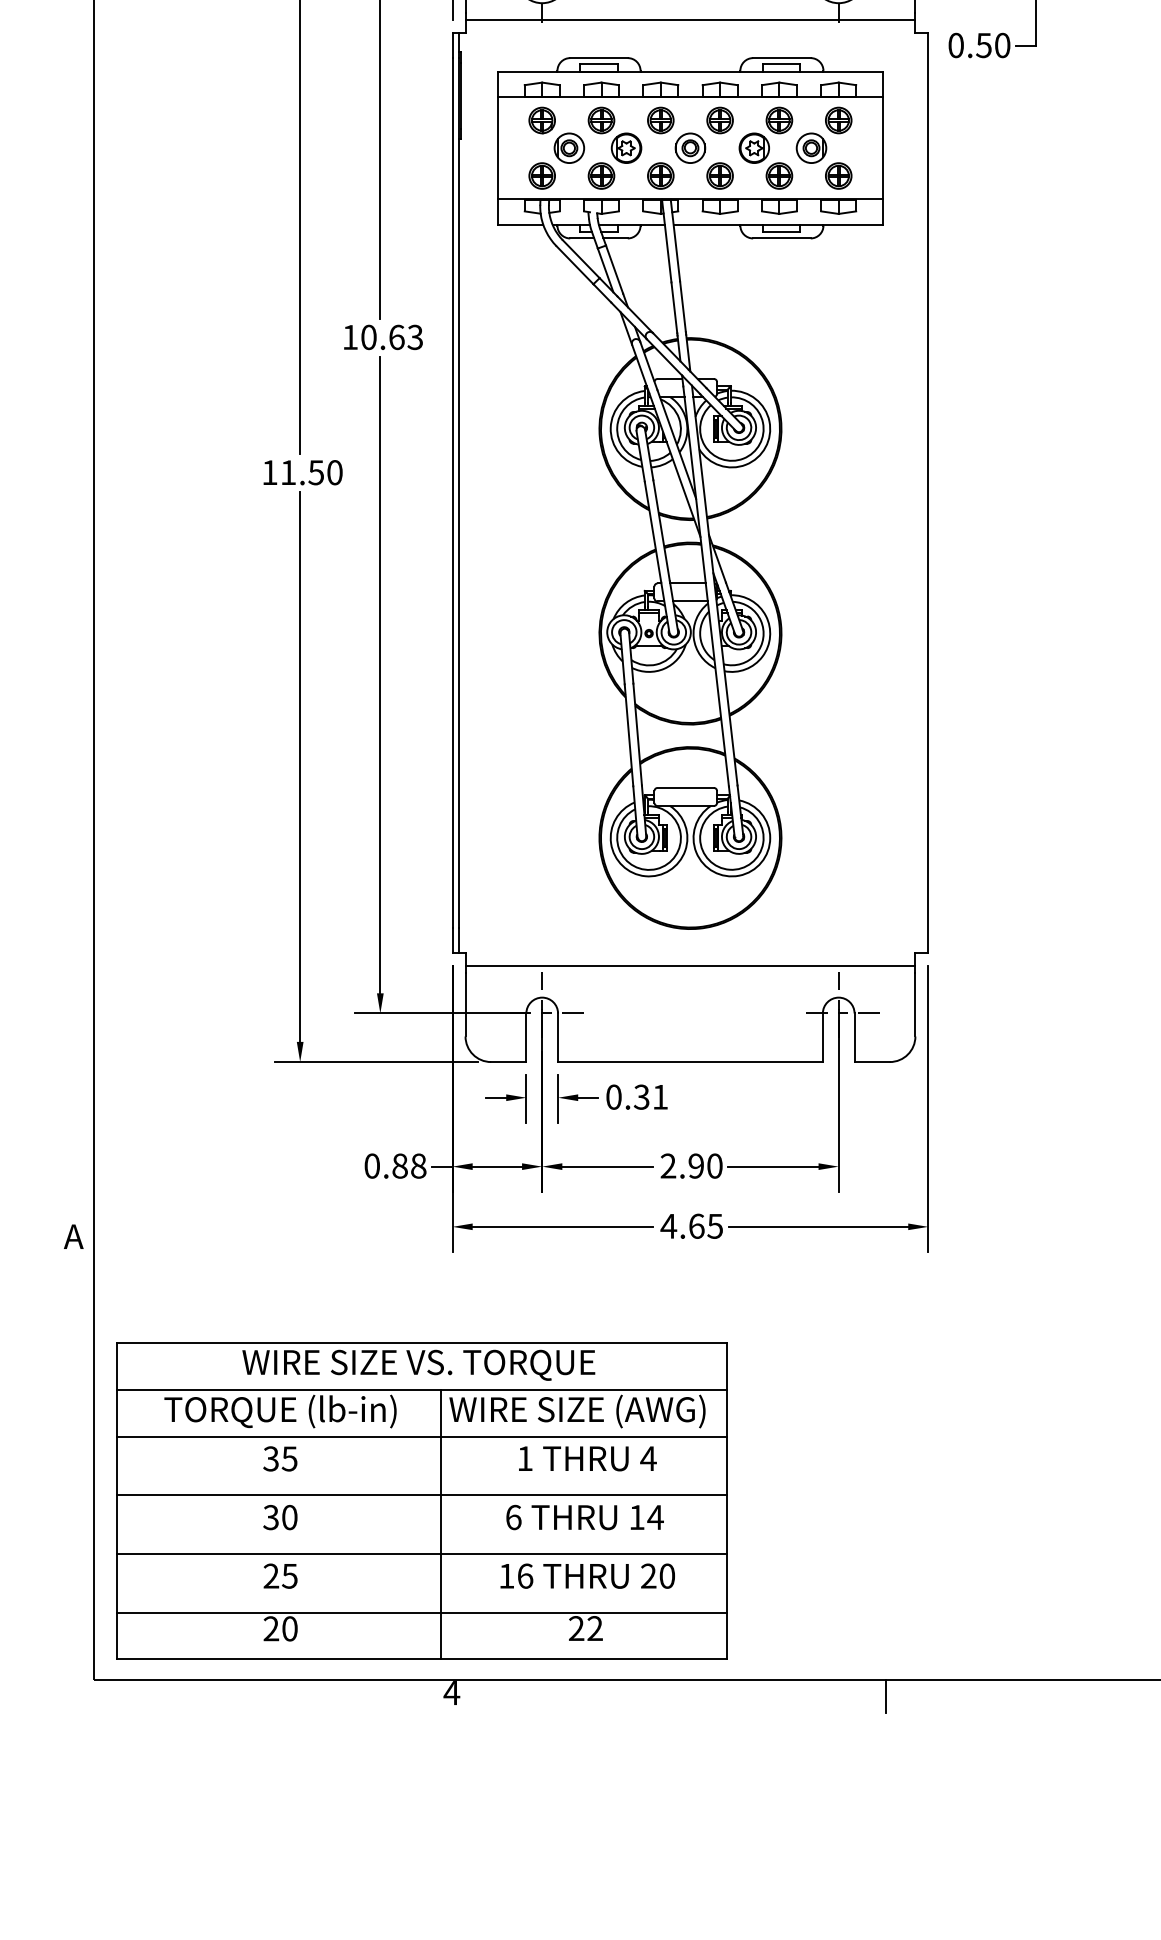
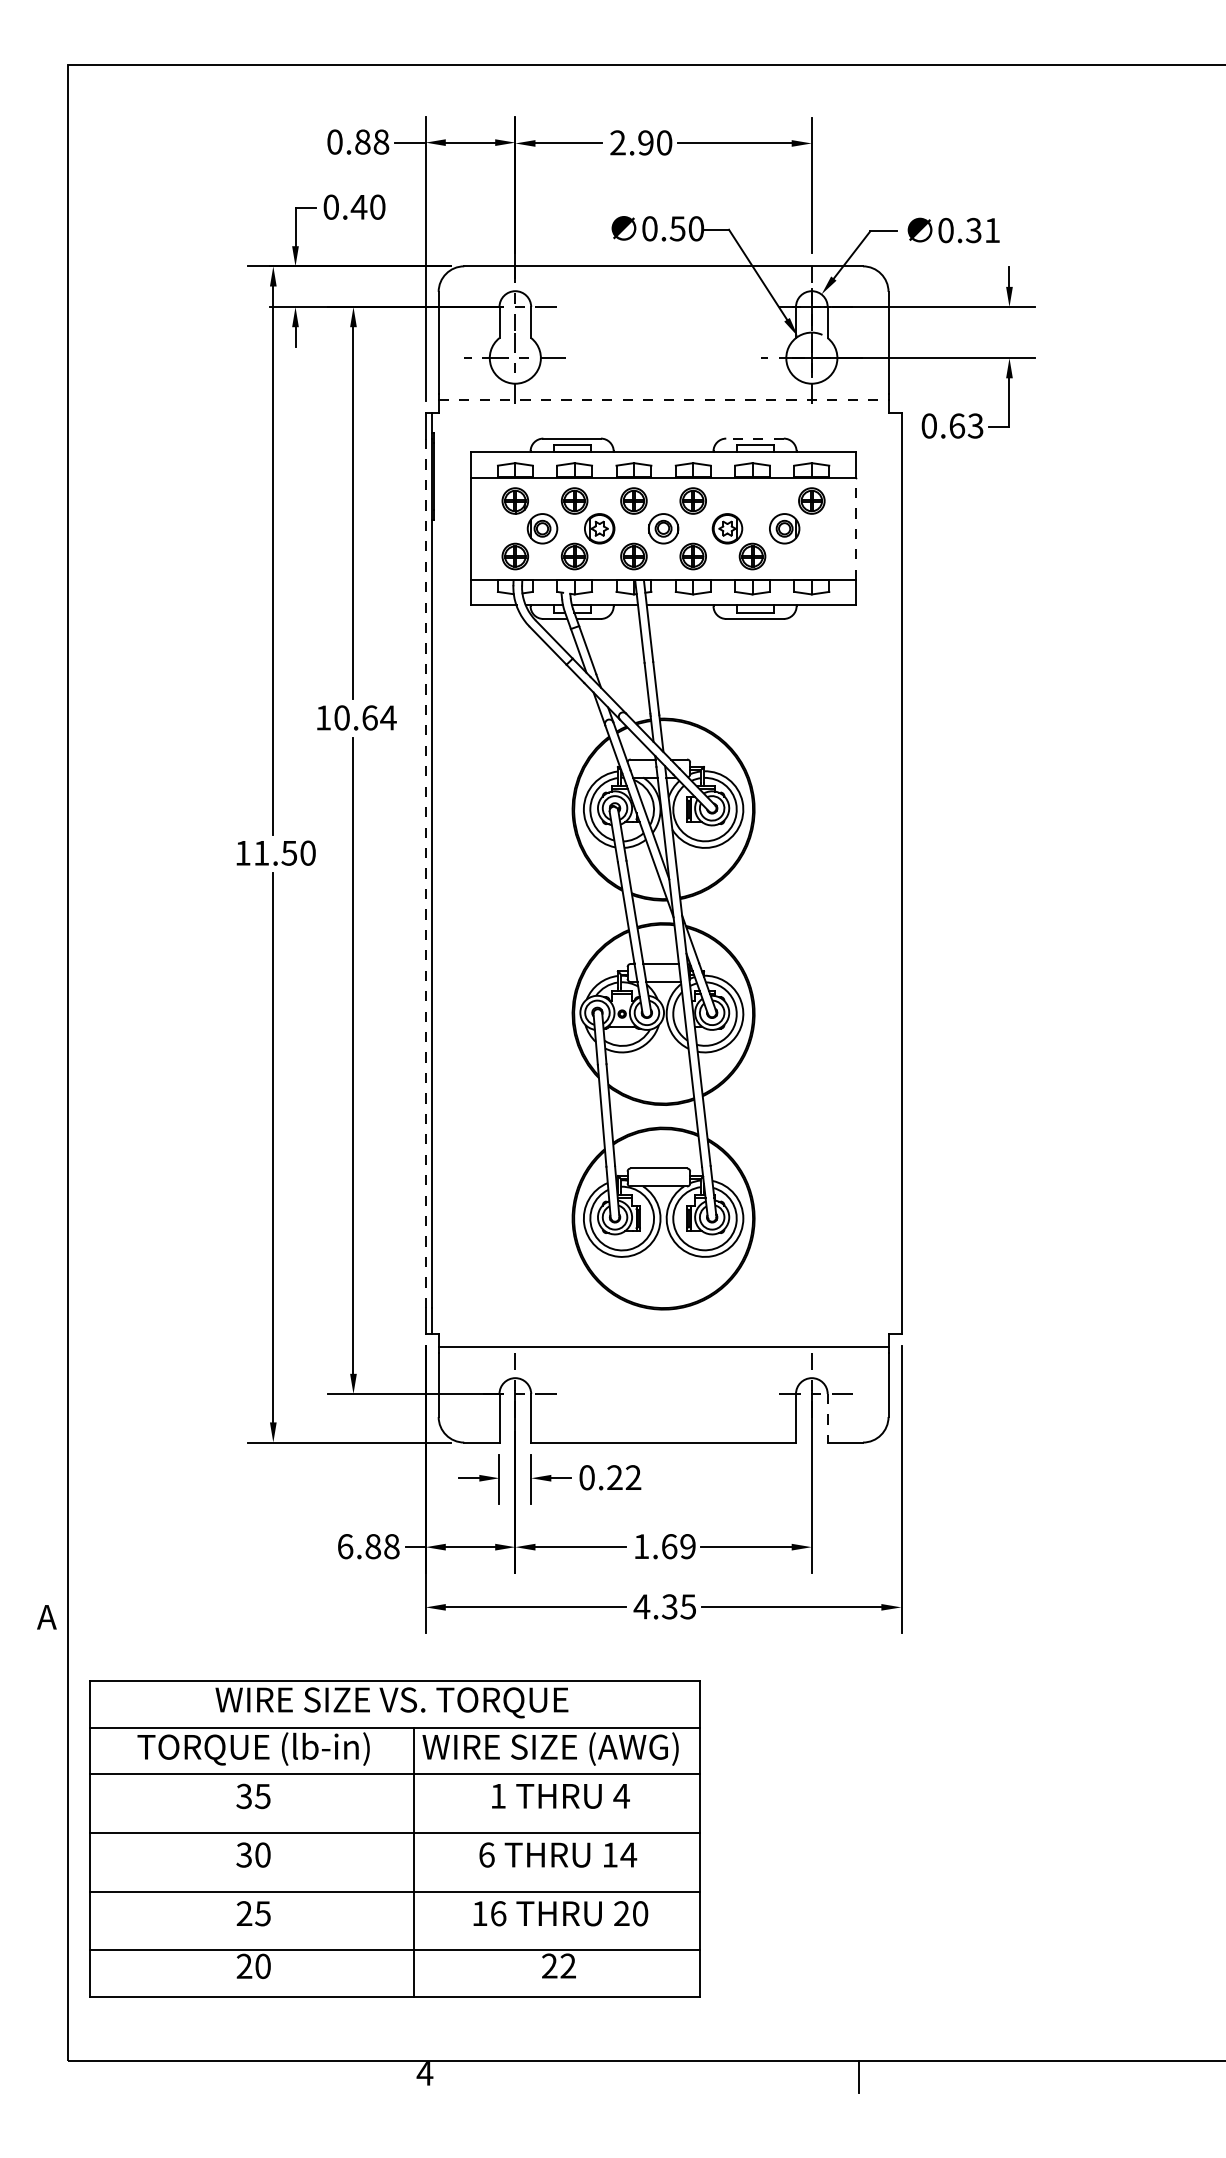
line: (690, 19) -> (663, 400), solid -> dashed
text: (993, 44) -> (966, 425), 0.50 -> 0.63
line: (782, 57) -> (755, 438), solid -> dashed
part: (779, 119) -> (752, 500), removed
line: (883, 147) -> (856, 528), solid -> dashed
part: (838, 175) -> (811, 556), removed
text: (415, 336) -> (388, 717), 10.63 -> 10.64
line: (452, 492) -> (425, 873), solid -> dashed
line: (854, 1037) -> (827, 1418), solid -> dashed
text: (651, 1096) -> (624, 1477), 0.31 -> 0.22
text: (372, 1165) -> (345, 1546), 0.88 -> 6.88
text: (691, 1165) -> (664, 1546), 2.90 -> 1.69
text: (696, 1225) -> (669, 1606), 4.65 -> 4.35
part: (421, 1500) -> (394, 1838), moved

